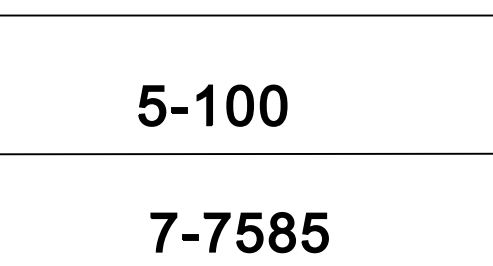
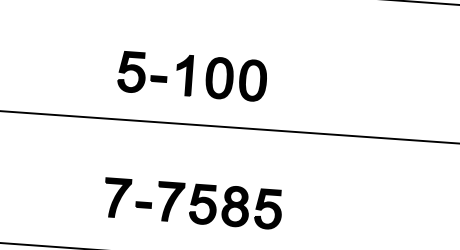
part: (212, 105) -> (192, 76), moved

